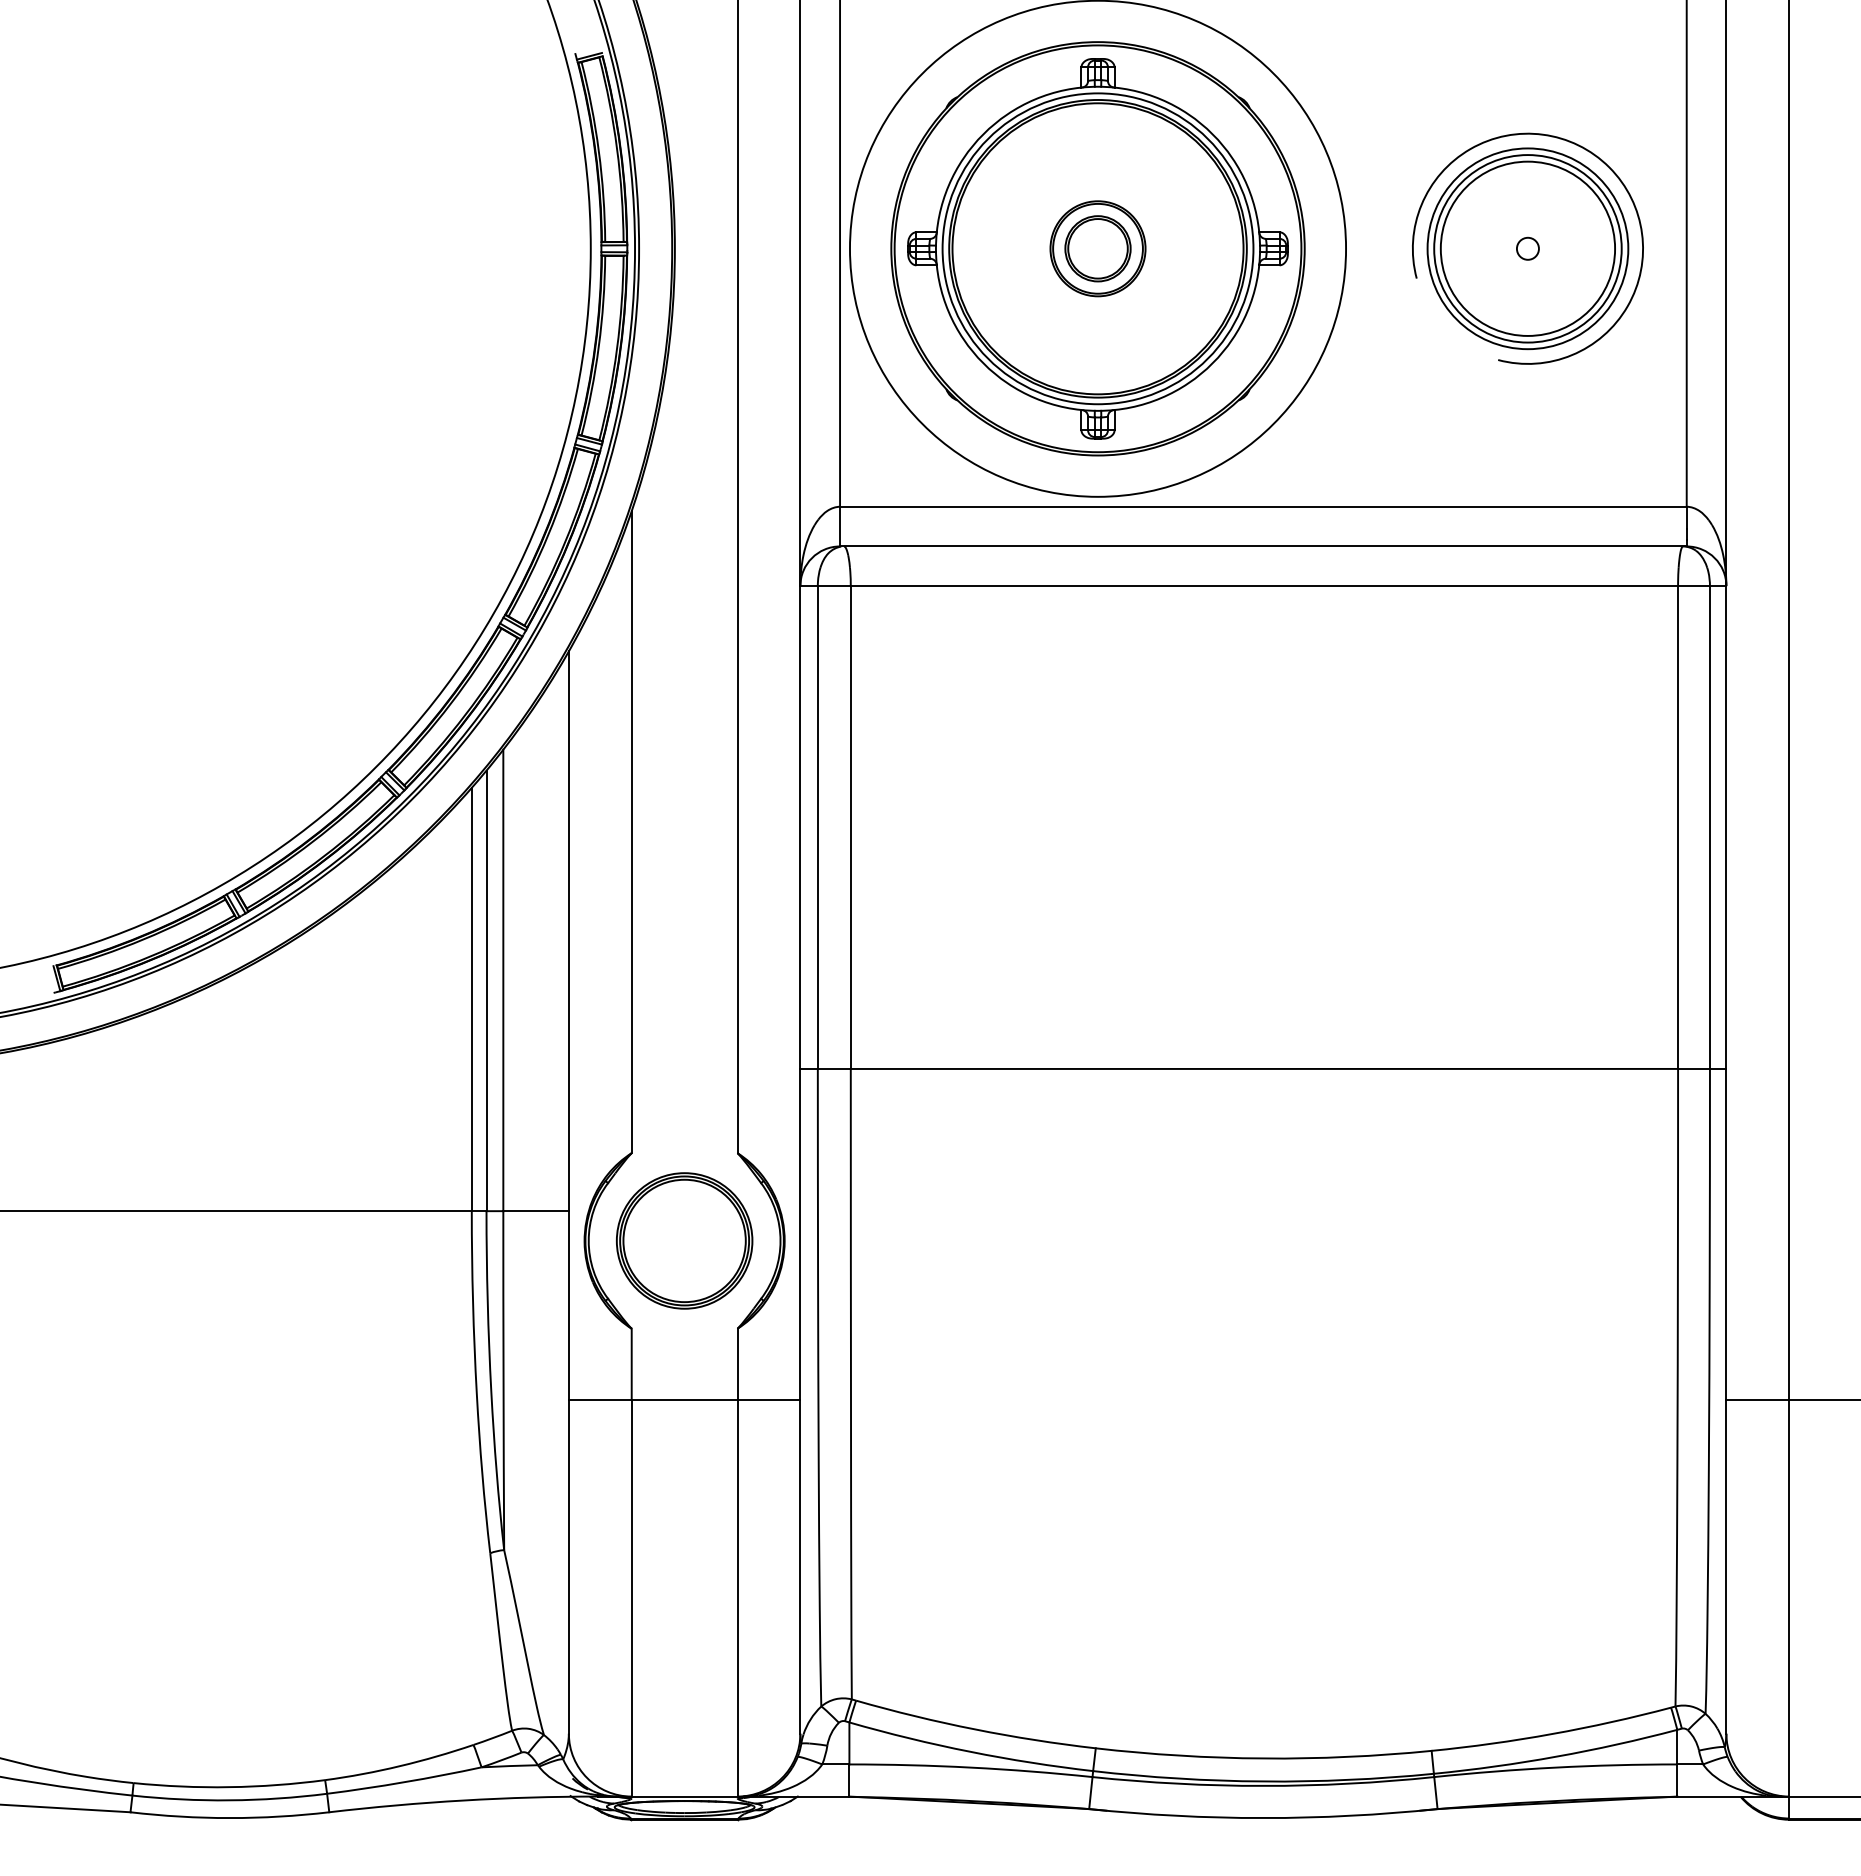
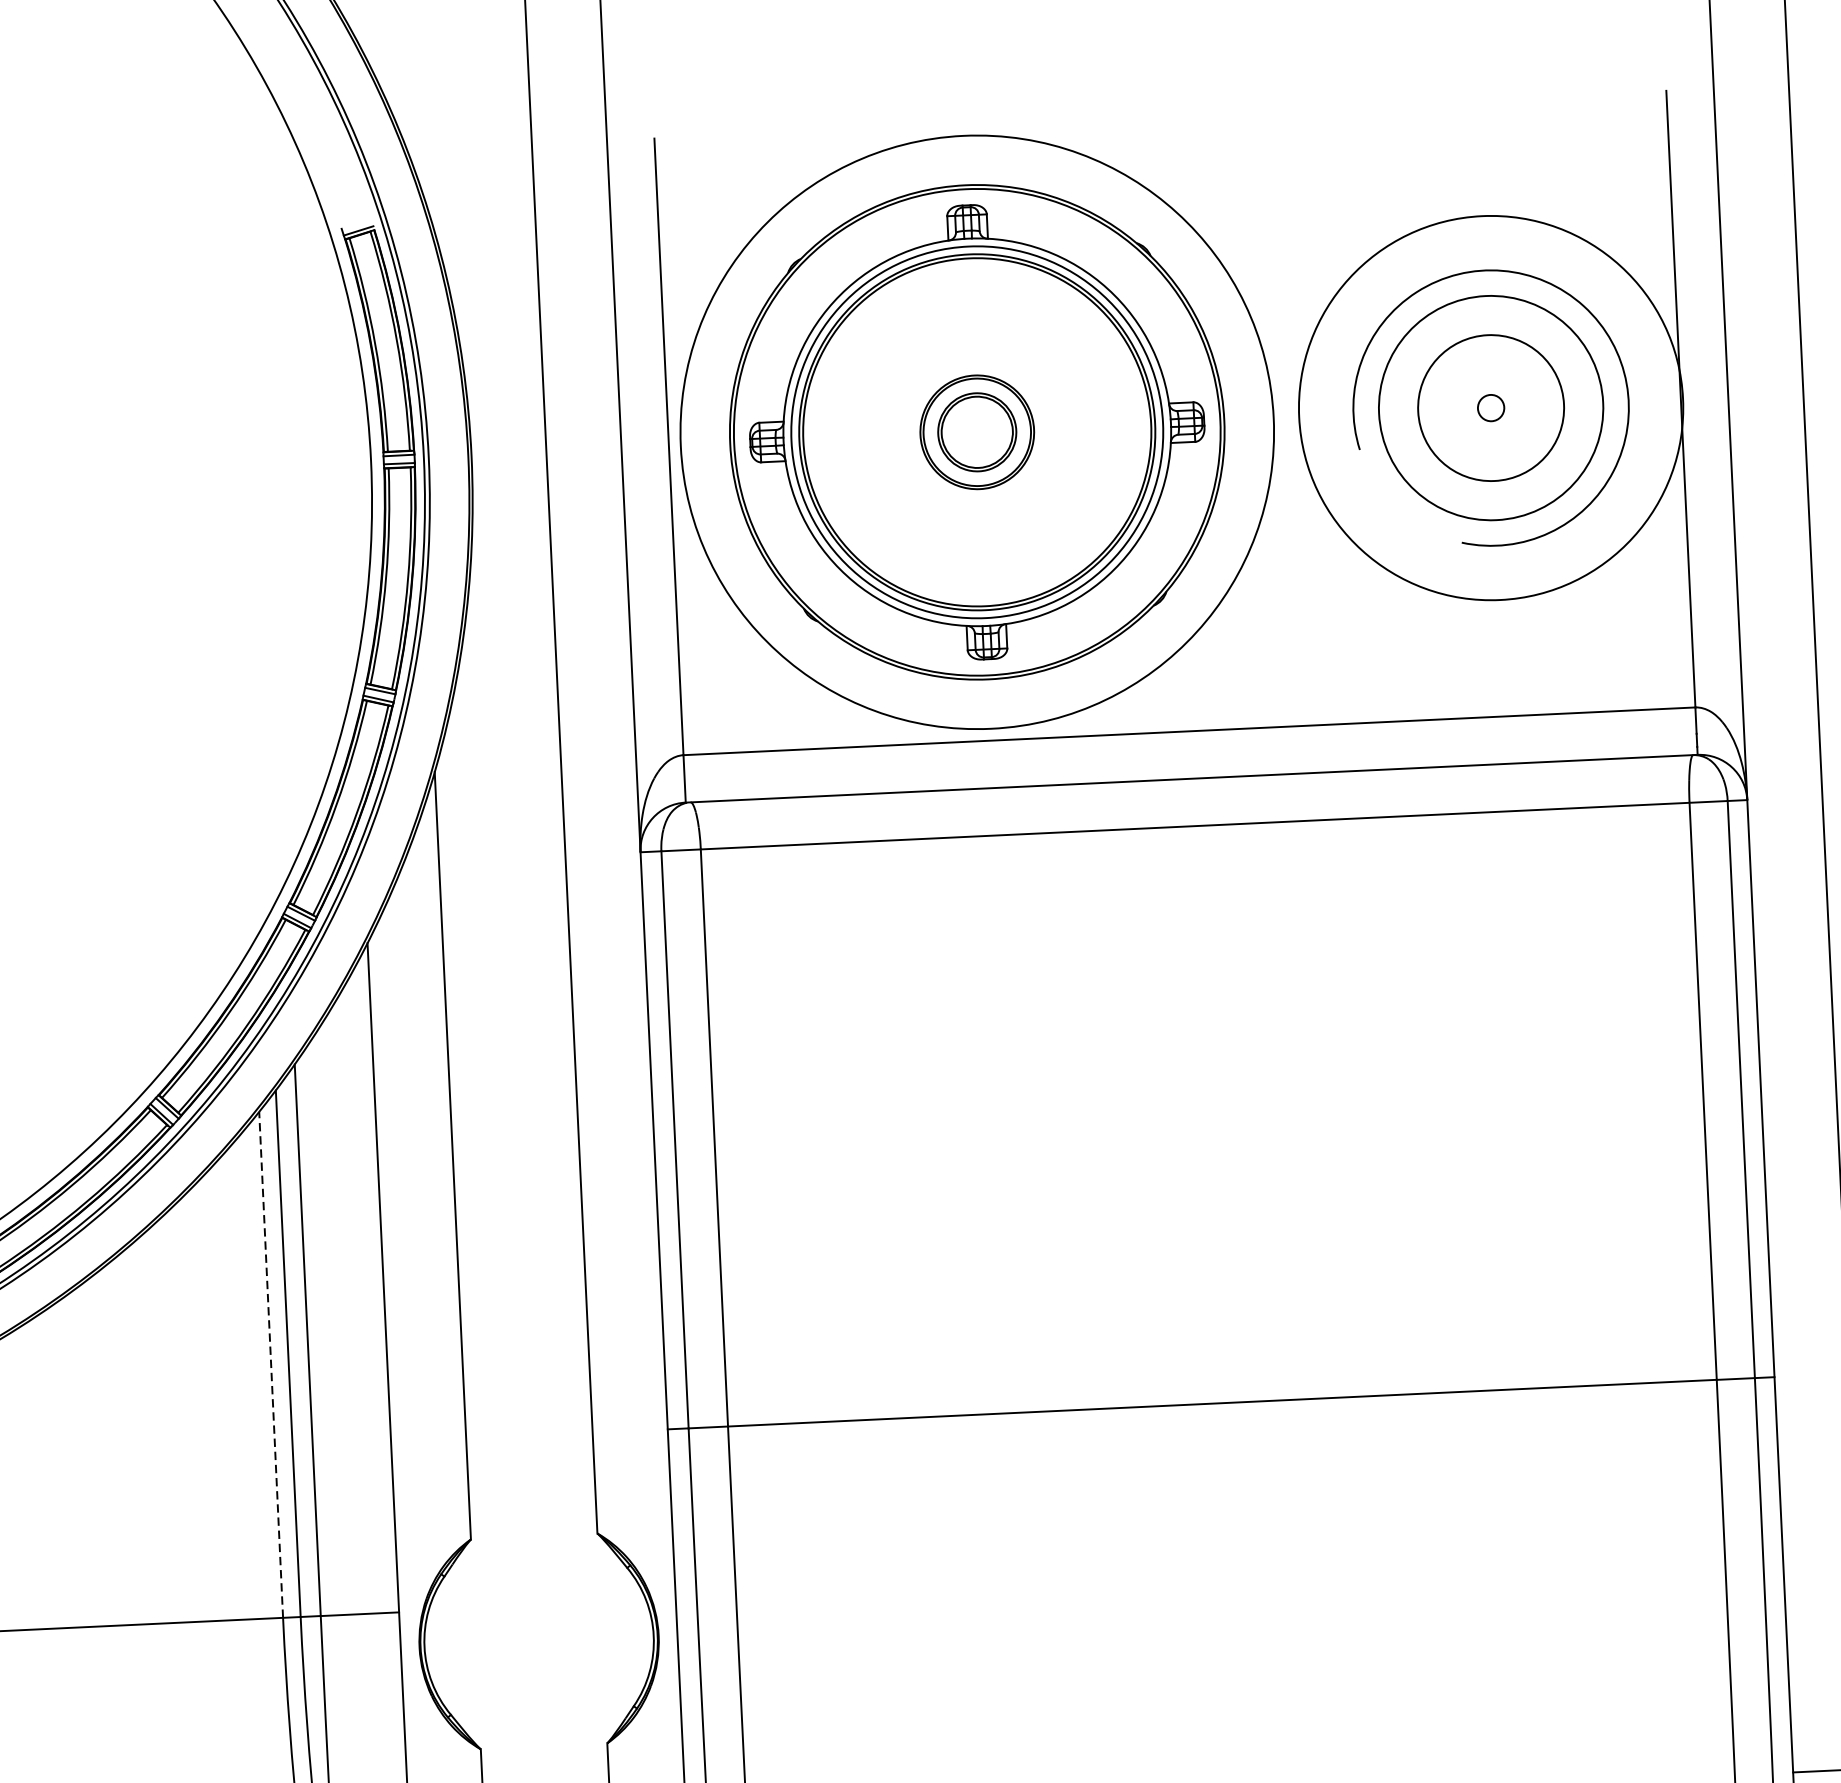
circle: (1527, 248) -> (1490, 407), size x0.7
circle: (1527, 248) -> (1490, 407), size x1.6
line: (471, 999) -> (270, 1364), solid -> dashed
part: (684, 1240) -> (538, 1640), removed

